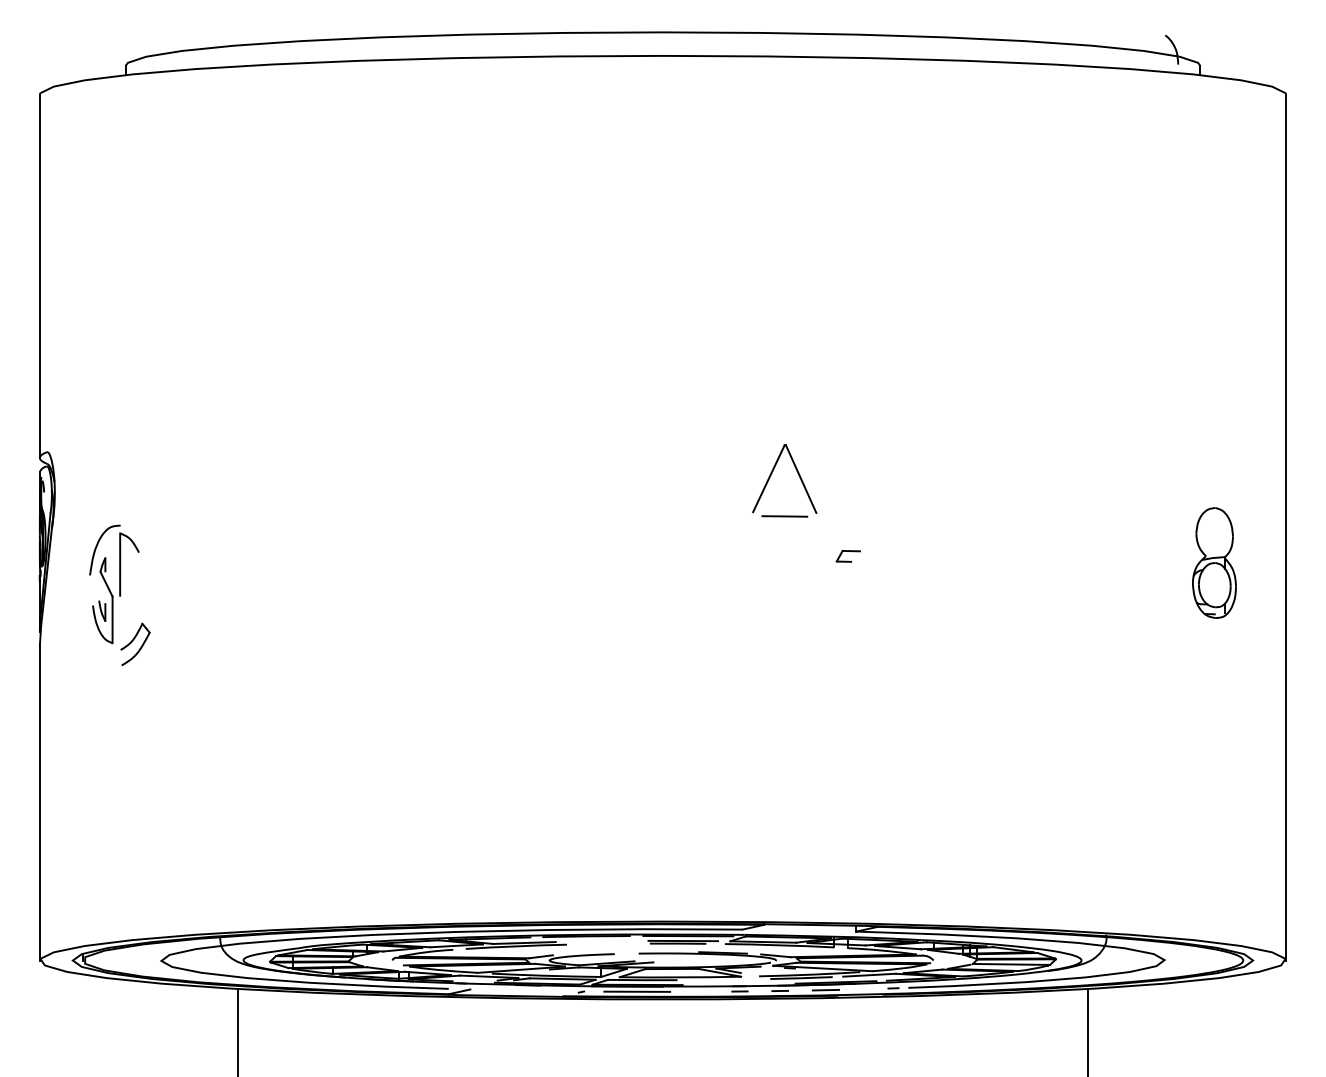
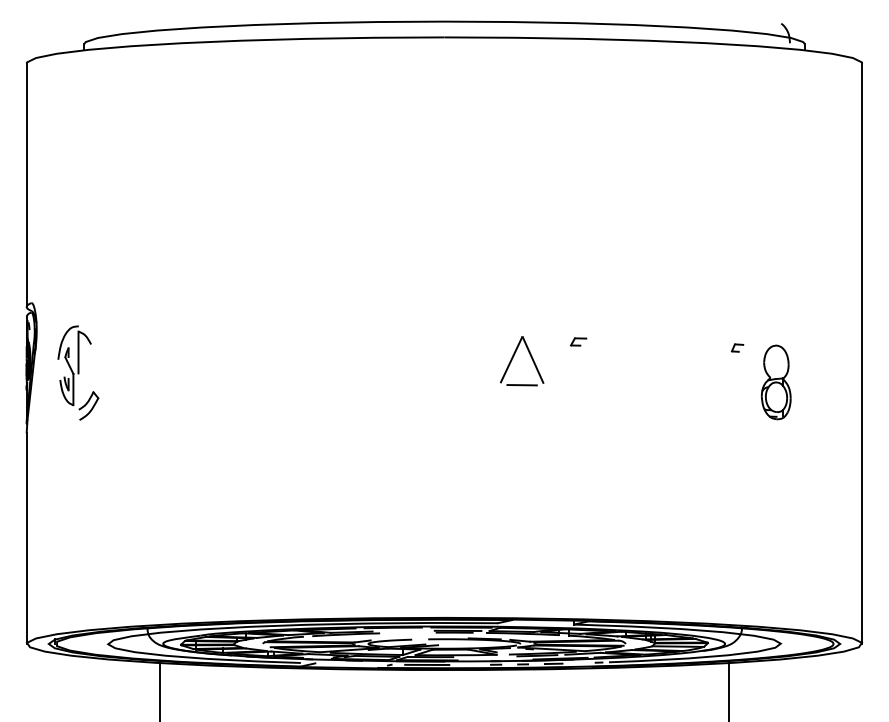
part: (771, 476) -> (513, 358), moved
part: (1099, 518) -> (737, 347), added
part: (847, 555) -> (578, 341), moved
part: (1213, 563) -> (775, 382), moved
part: (120, 594) -> (78, 372), moved

